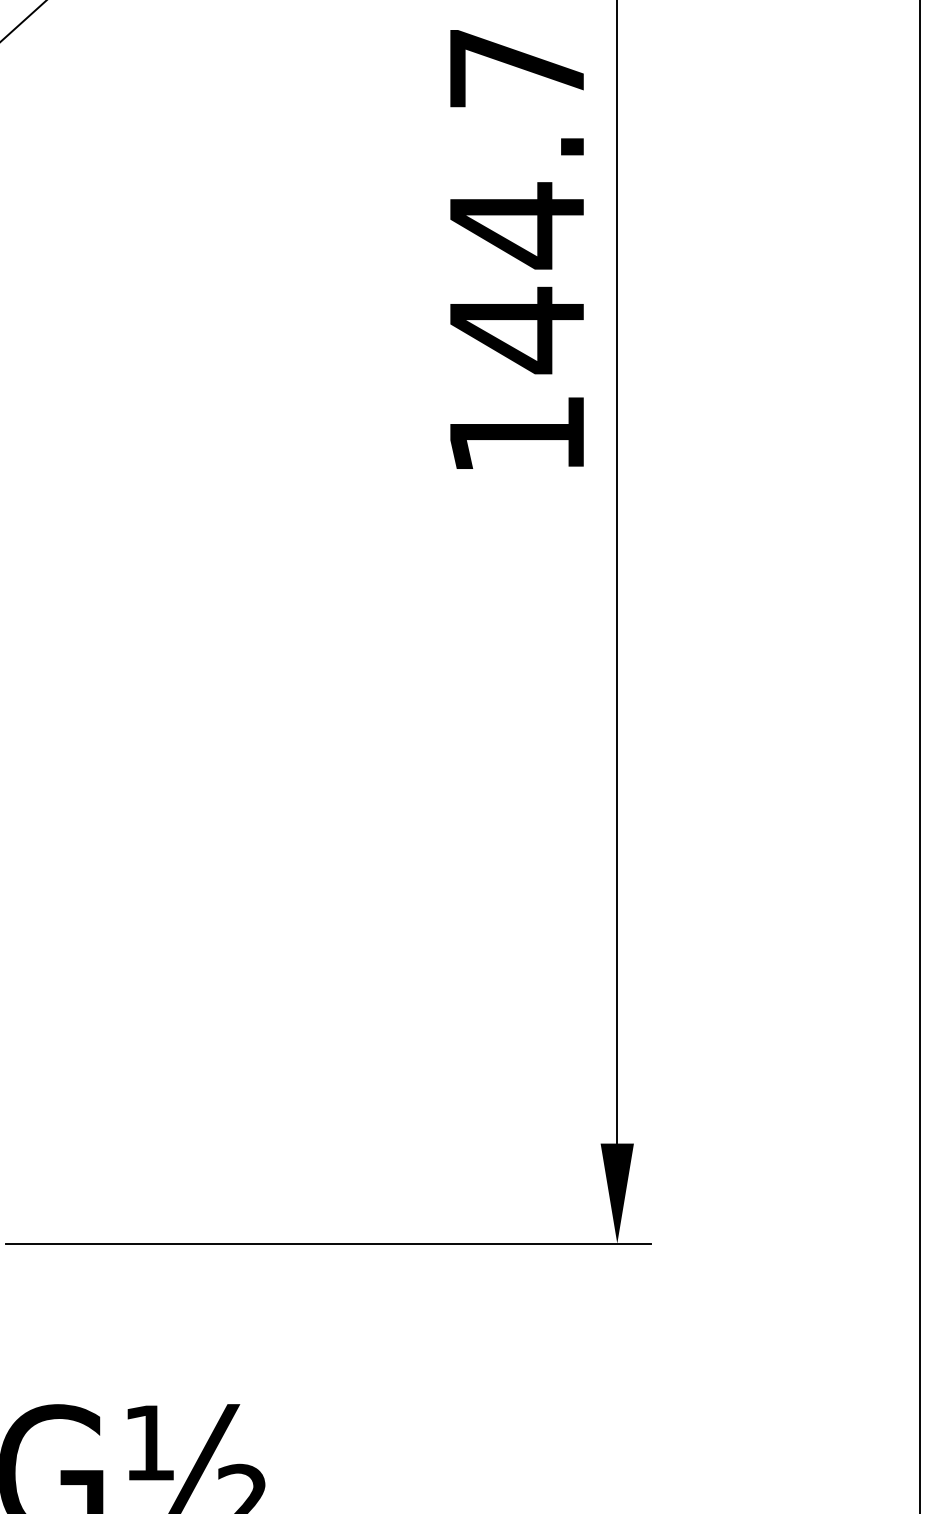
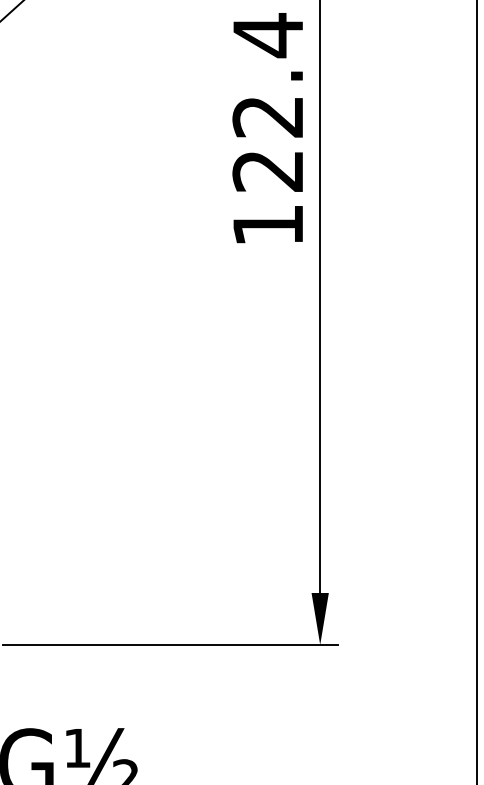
text: (515, 199) -> (267, 103), 144.7 -> 122.4

